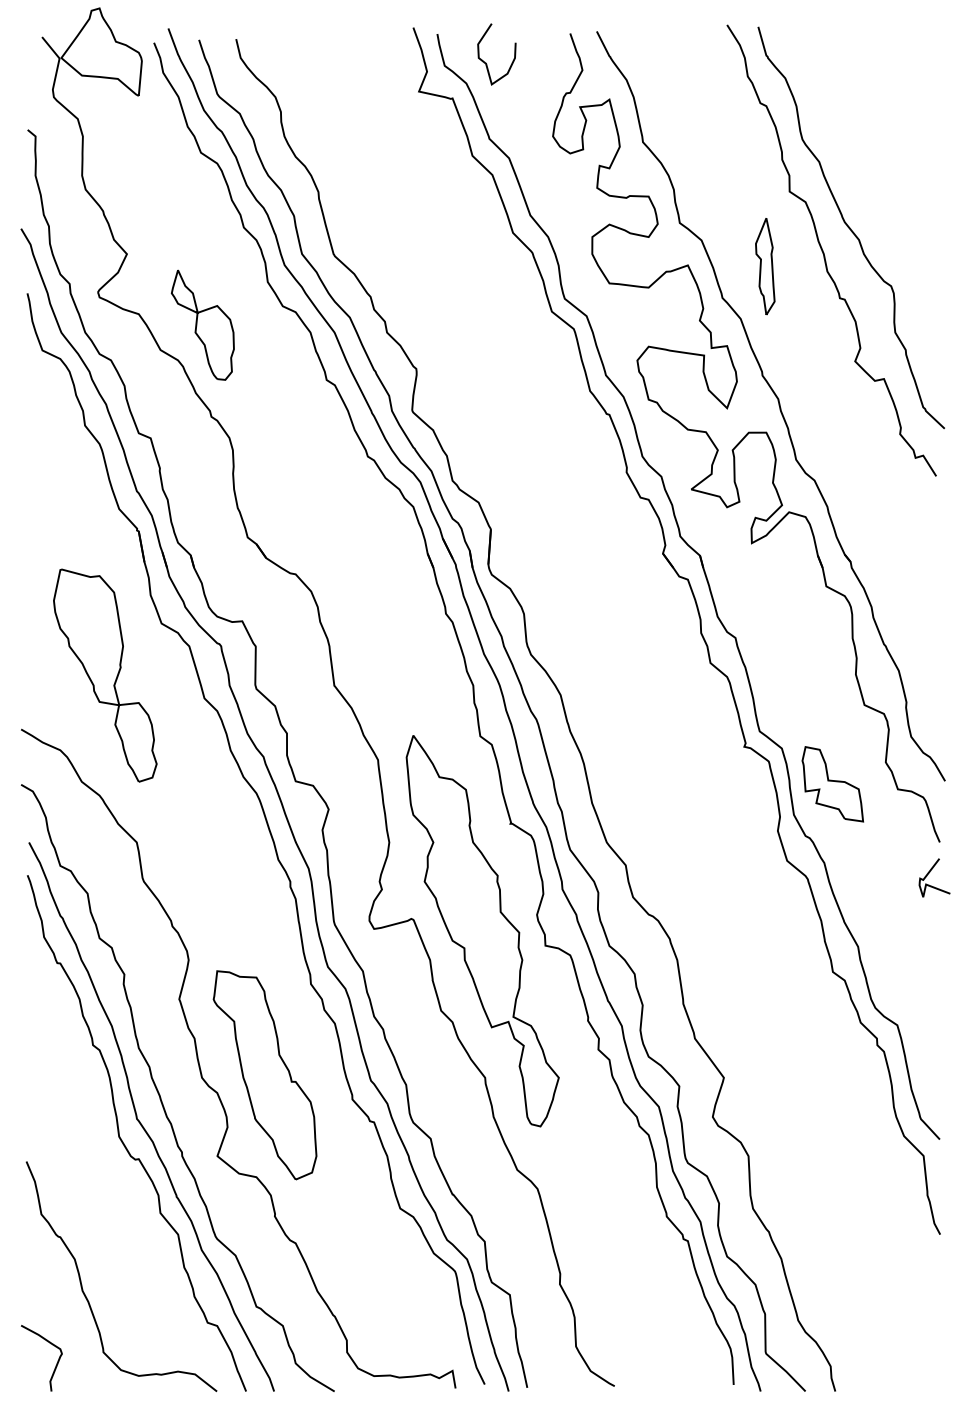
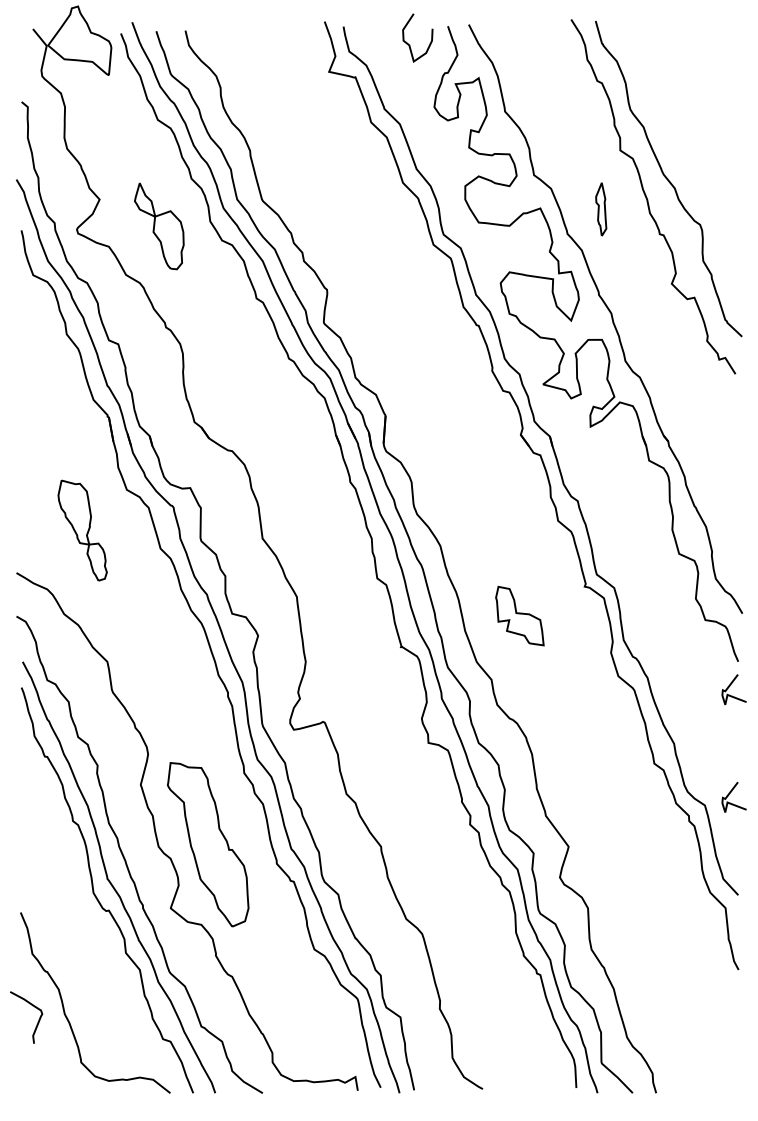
curve: (486, 62) -> (409, 44), moved
part: (765, 266) -> (601, 209), size x0.7
part: (202, 324) -> (159, 225), moved
part: (105, 675) -> (82, 530), size x0.6
part: (832, 784) -> (519, 616), moved
part: (482, 931) -> (379, 731), removed
curve: (930, 1009) -> (730, 793), added
curve: (55, 1365) -> (37, 1023), moved

